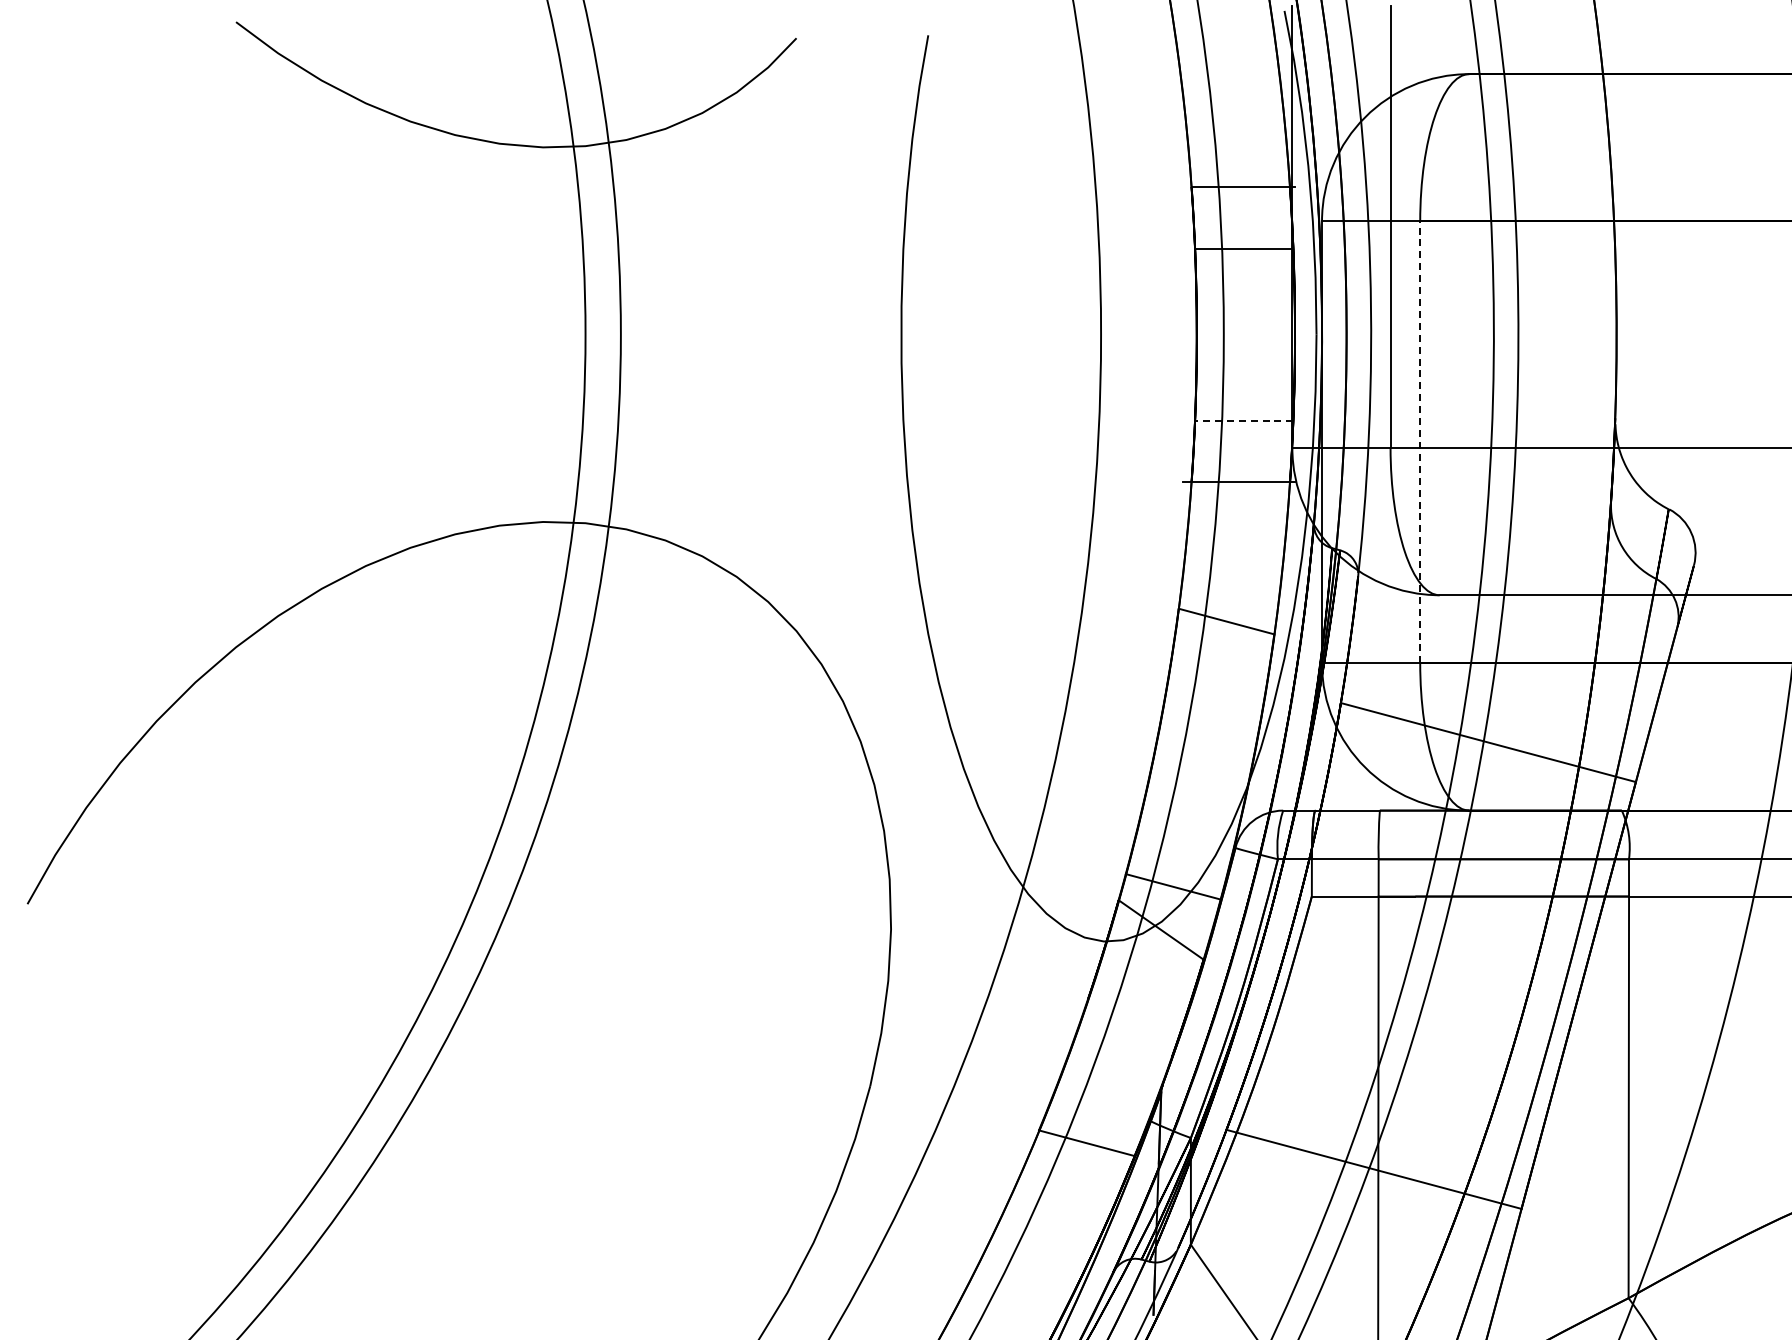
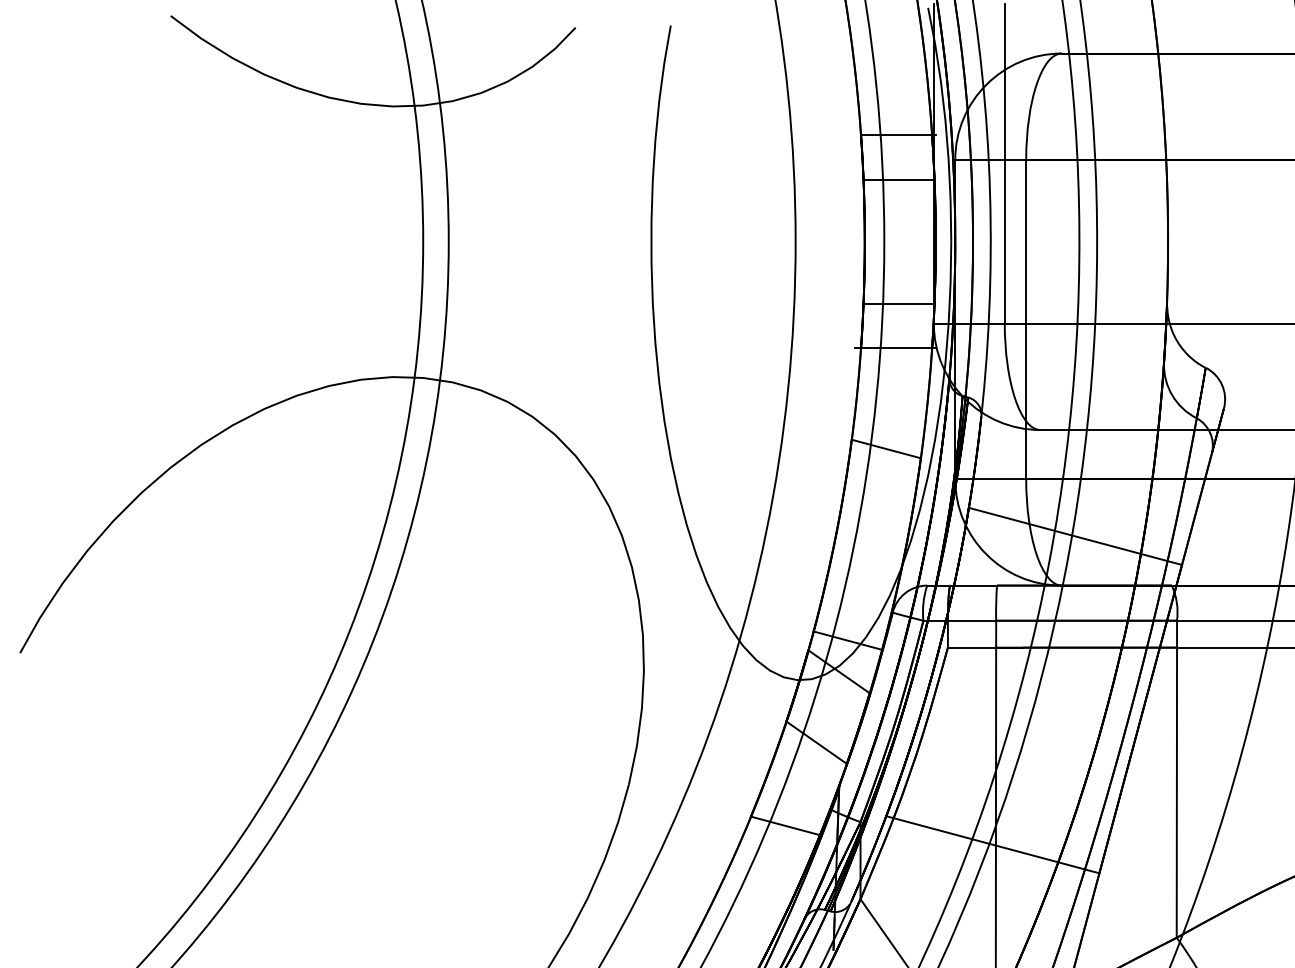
line: (1243, 420) -> (898, 303), dashed -> solid
line: (1420, 442) -> (1026, 319), dashed -> solid
line: (1129, 1027) -> (816, 742), added

